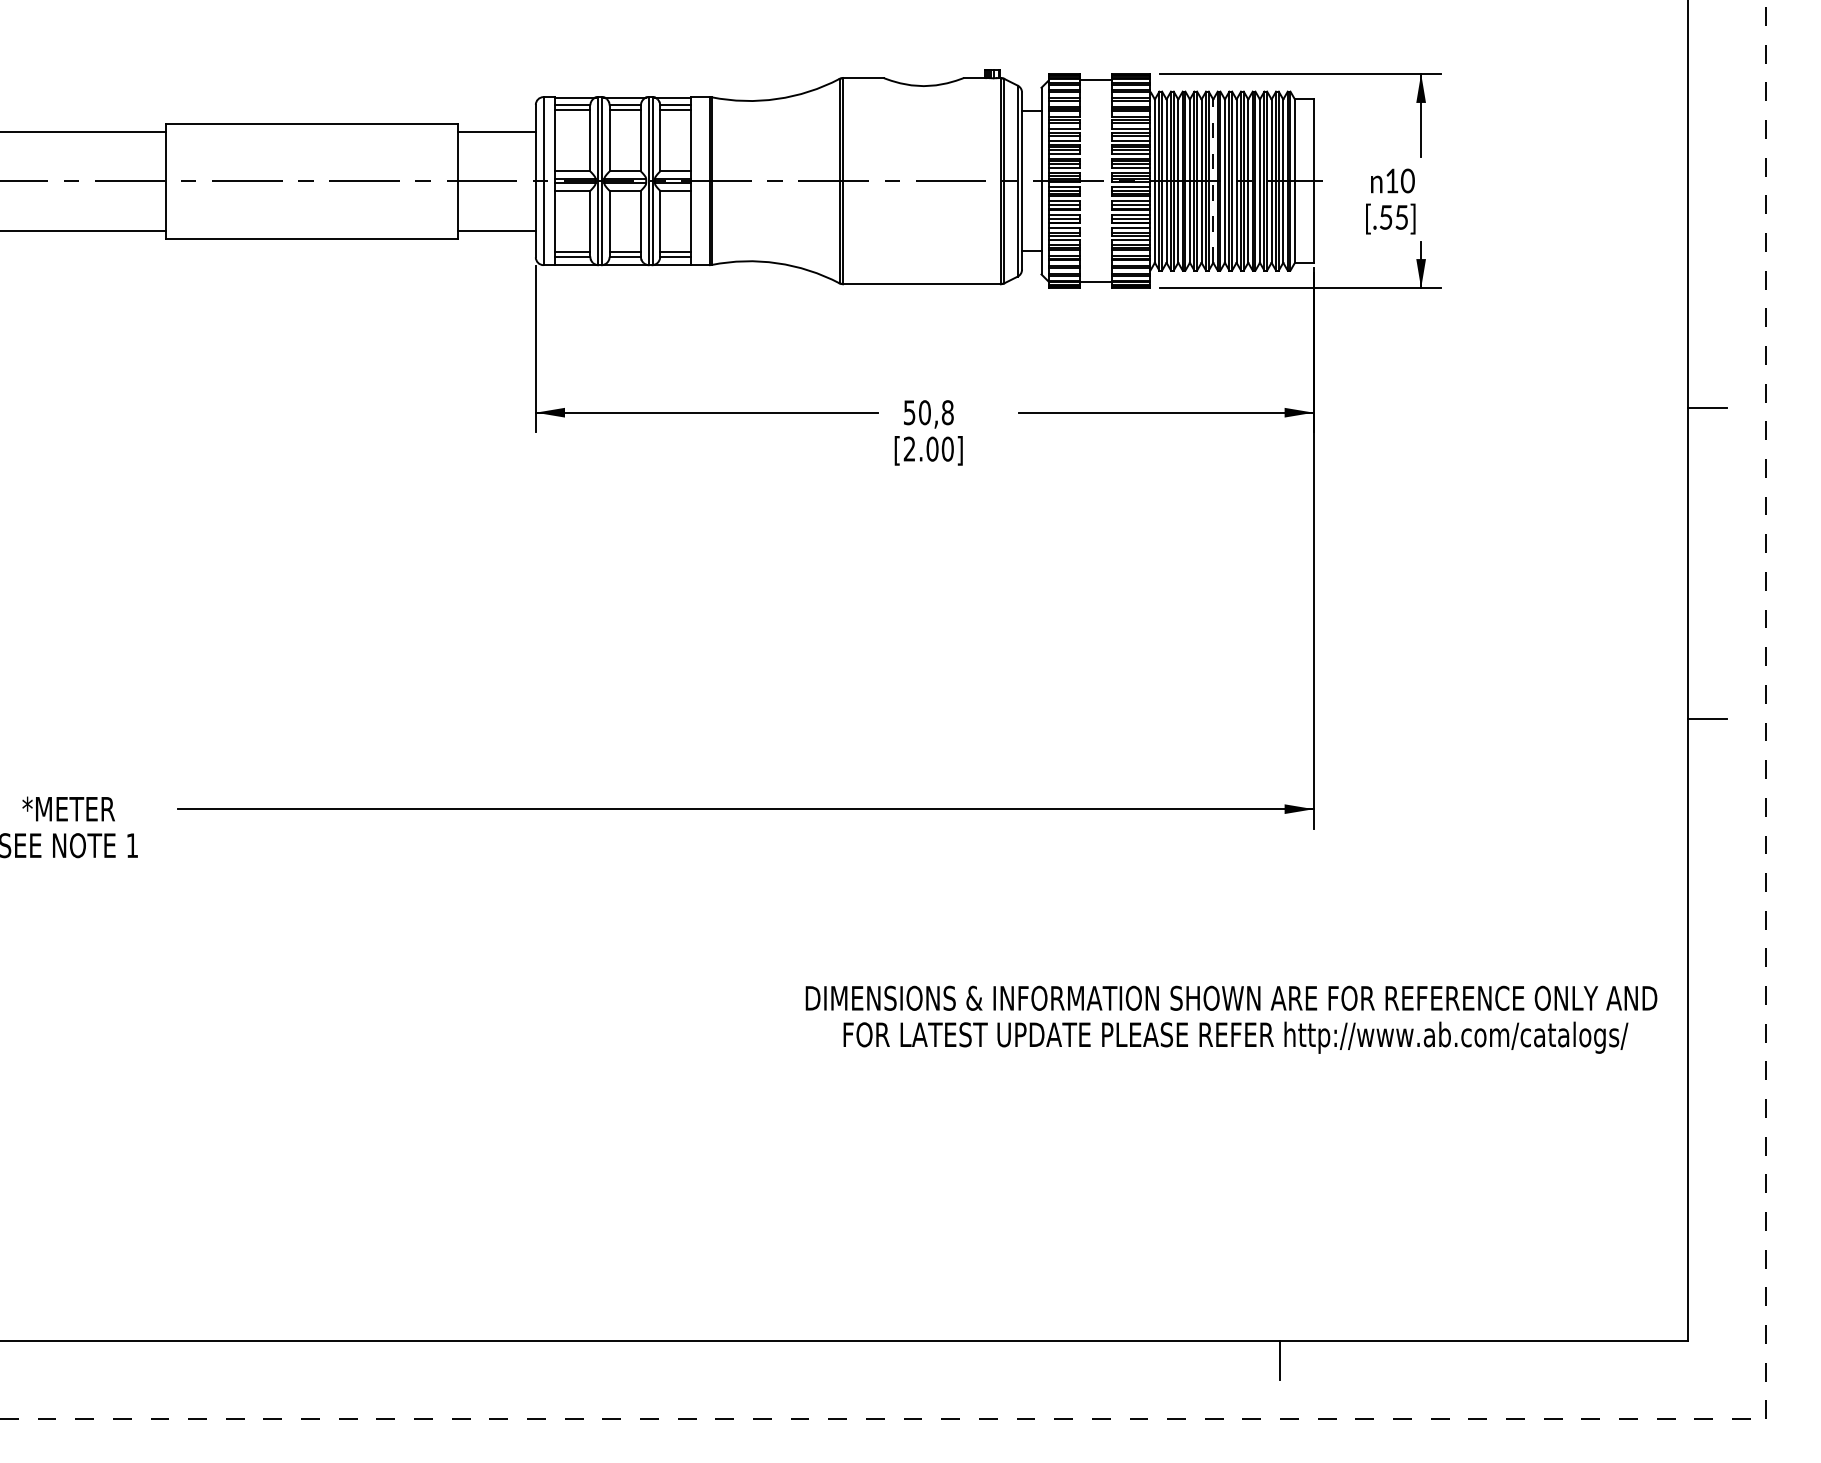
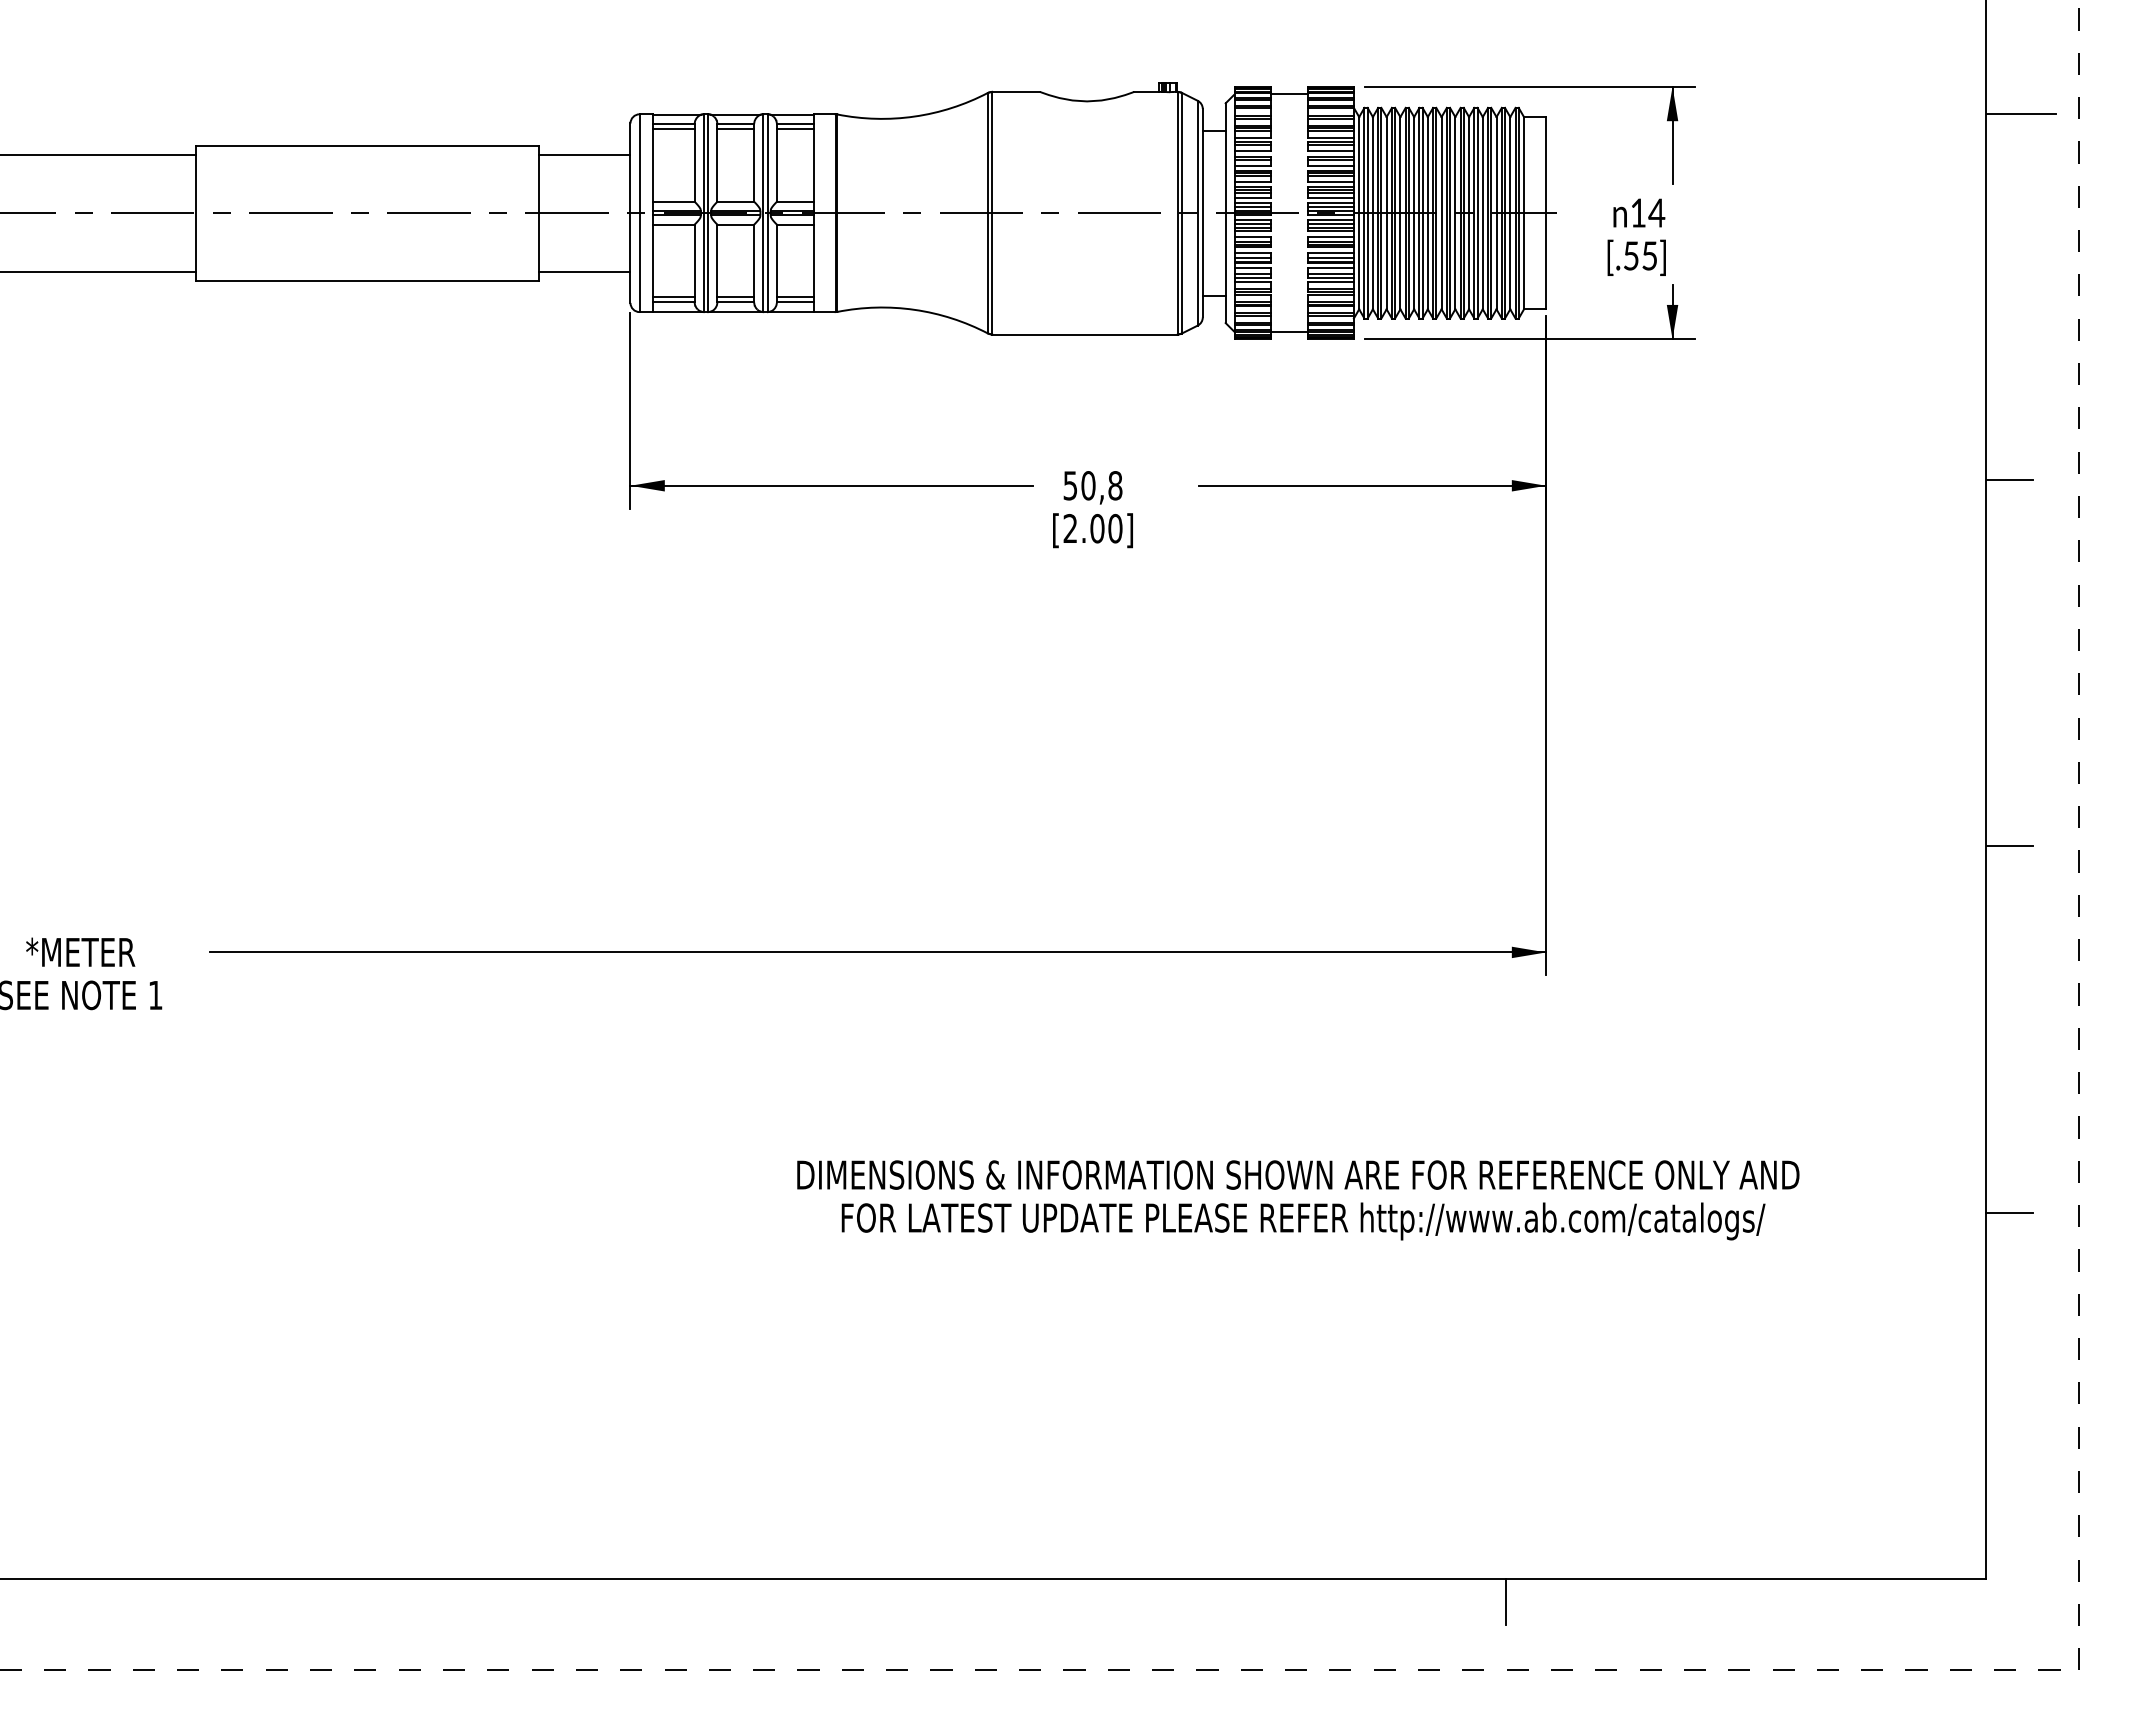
line: (1717, 96) -> (2021, 113), added
line: (1212, 180) -> (1427, 212), dashed -> solid
text: (1407, 180) -> (1656, 212), 10 -> 14
text: (1231, 1019) -> (1298, 1200), moved
line: (1707, 1030) -> (2009, 1212), added

